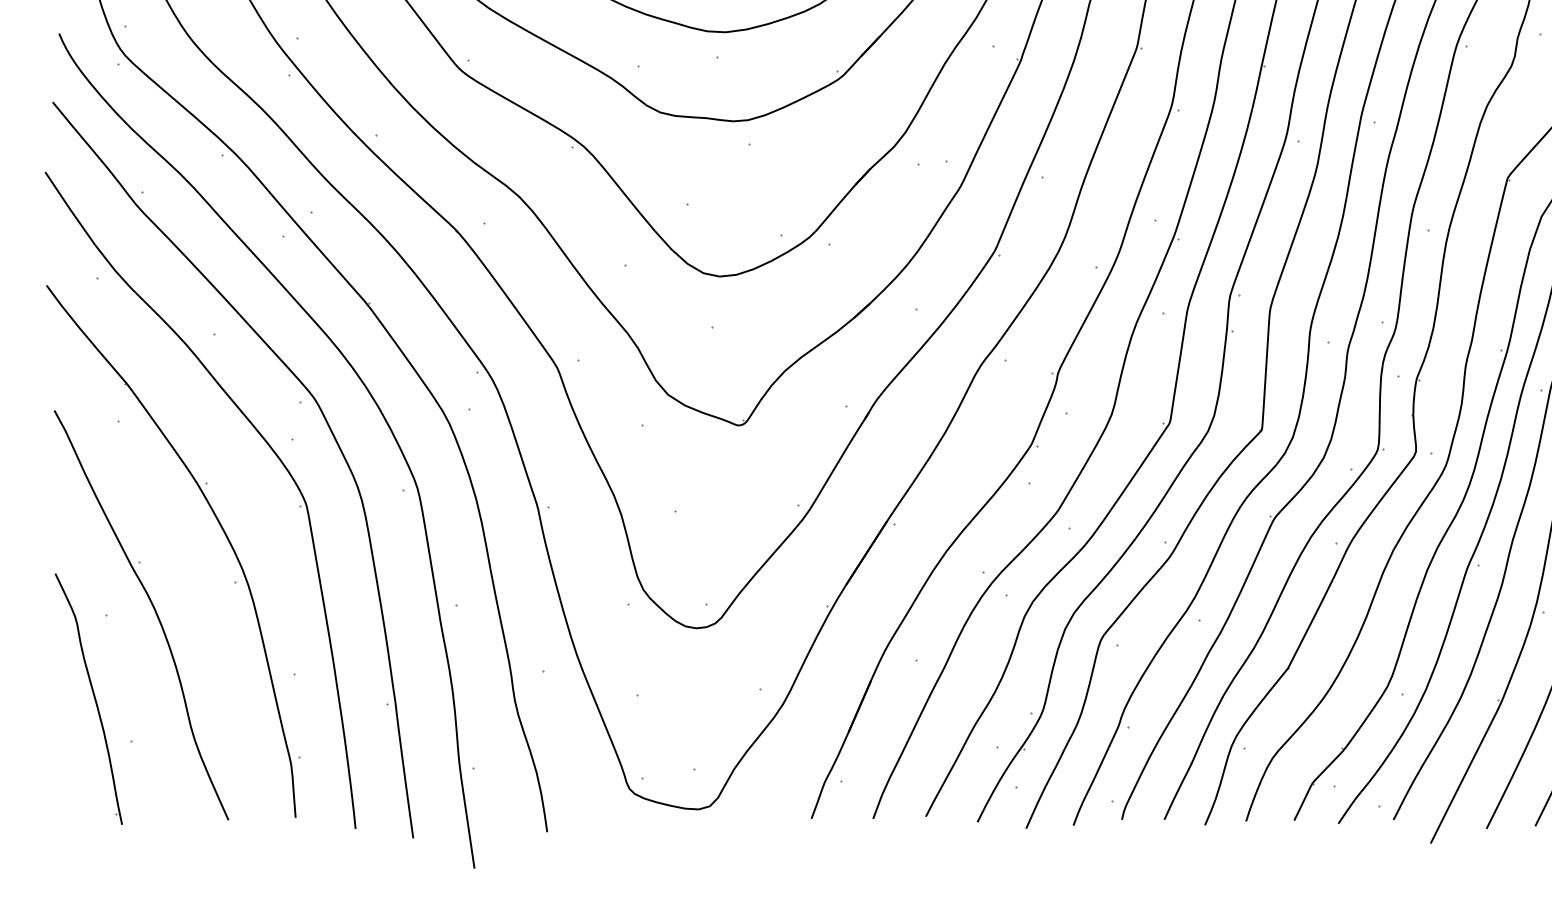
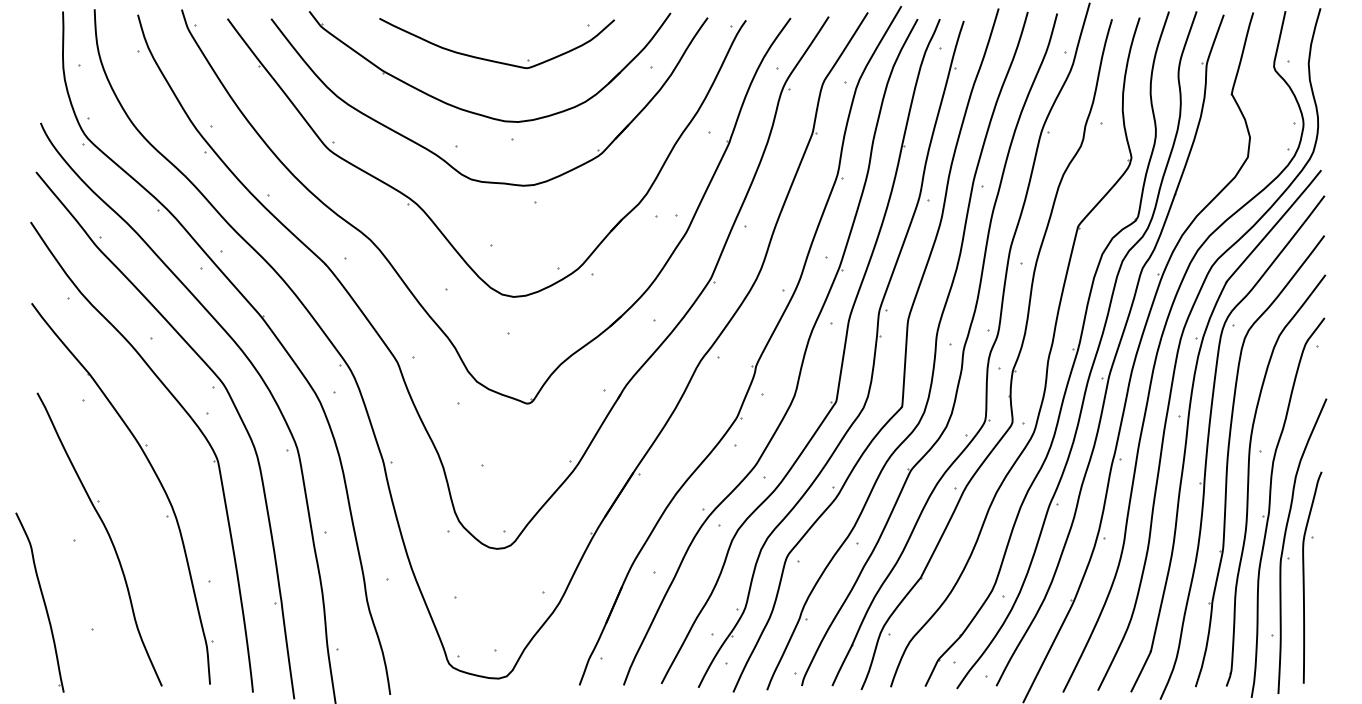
part: (88, 698) -> (39, 602), moved

